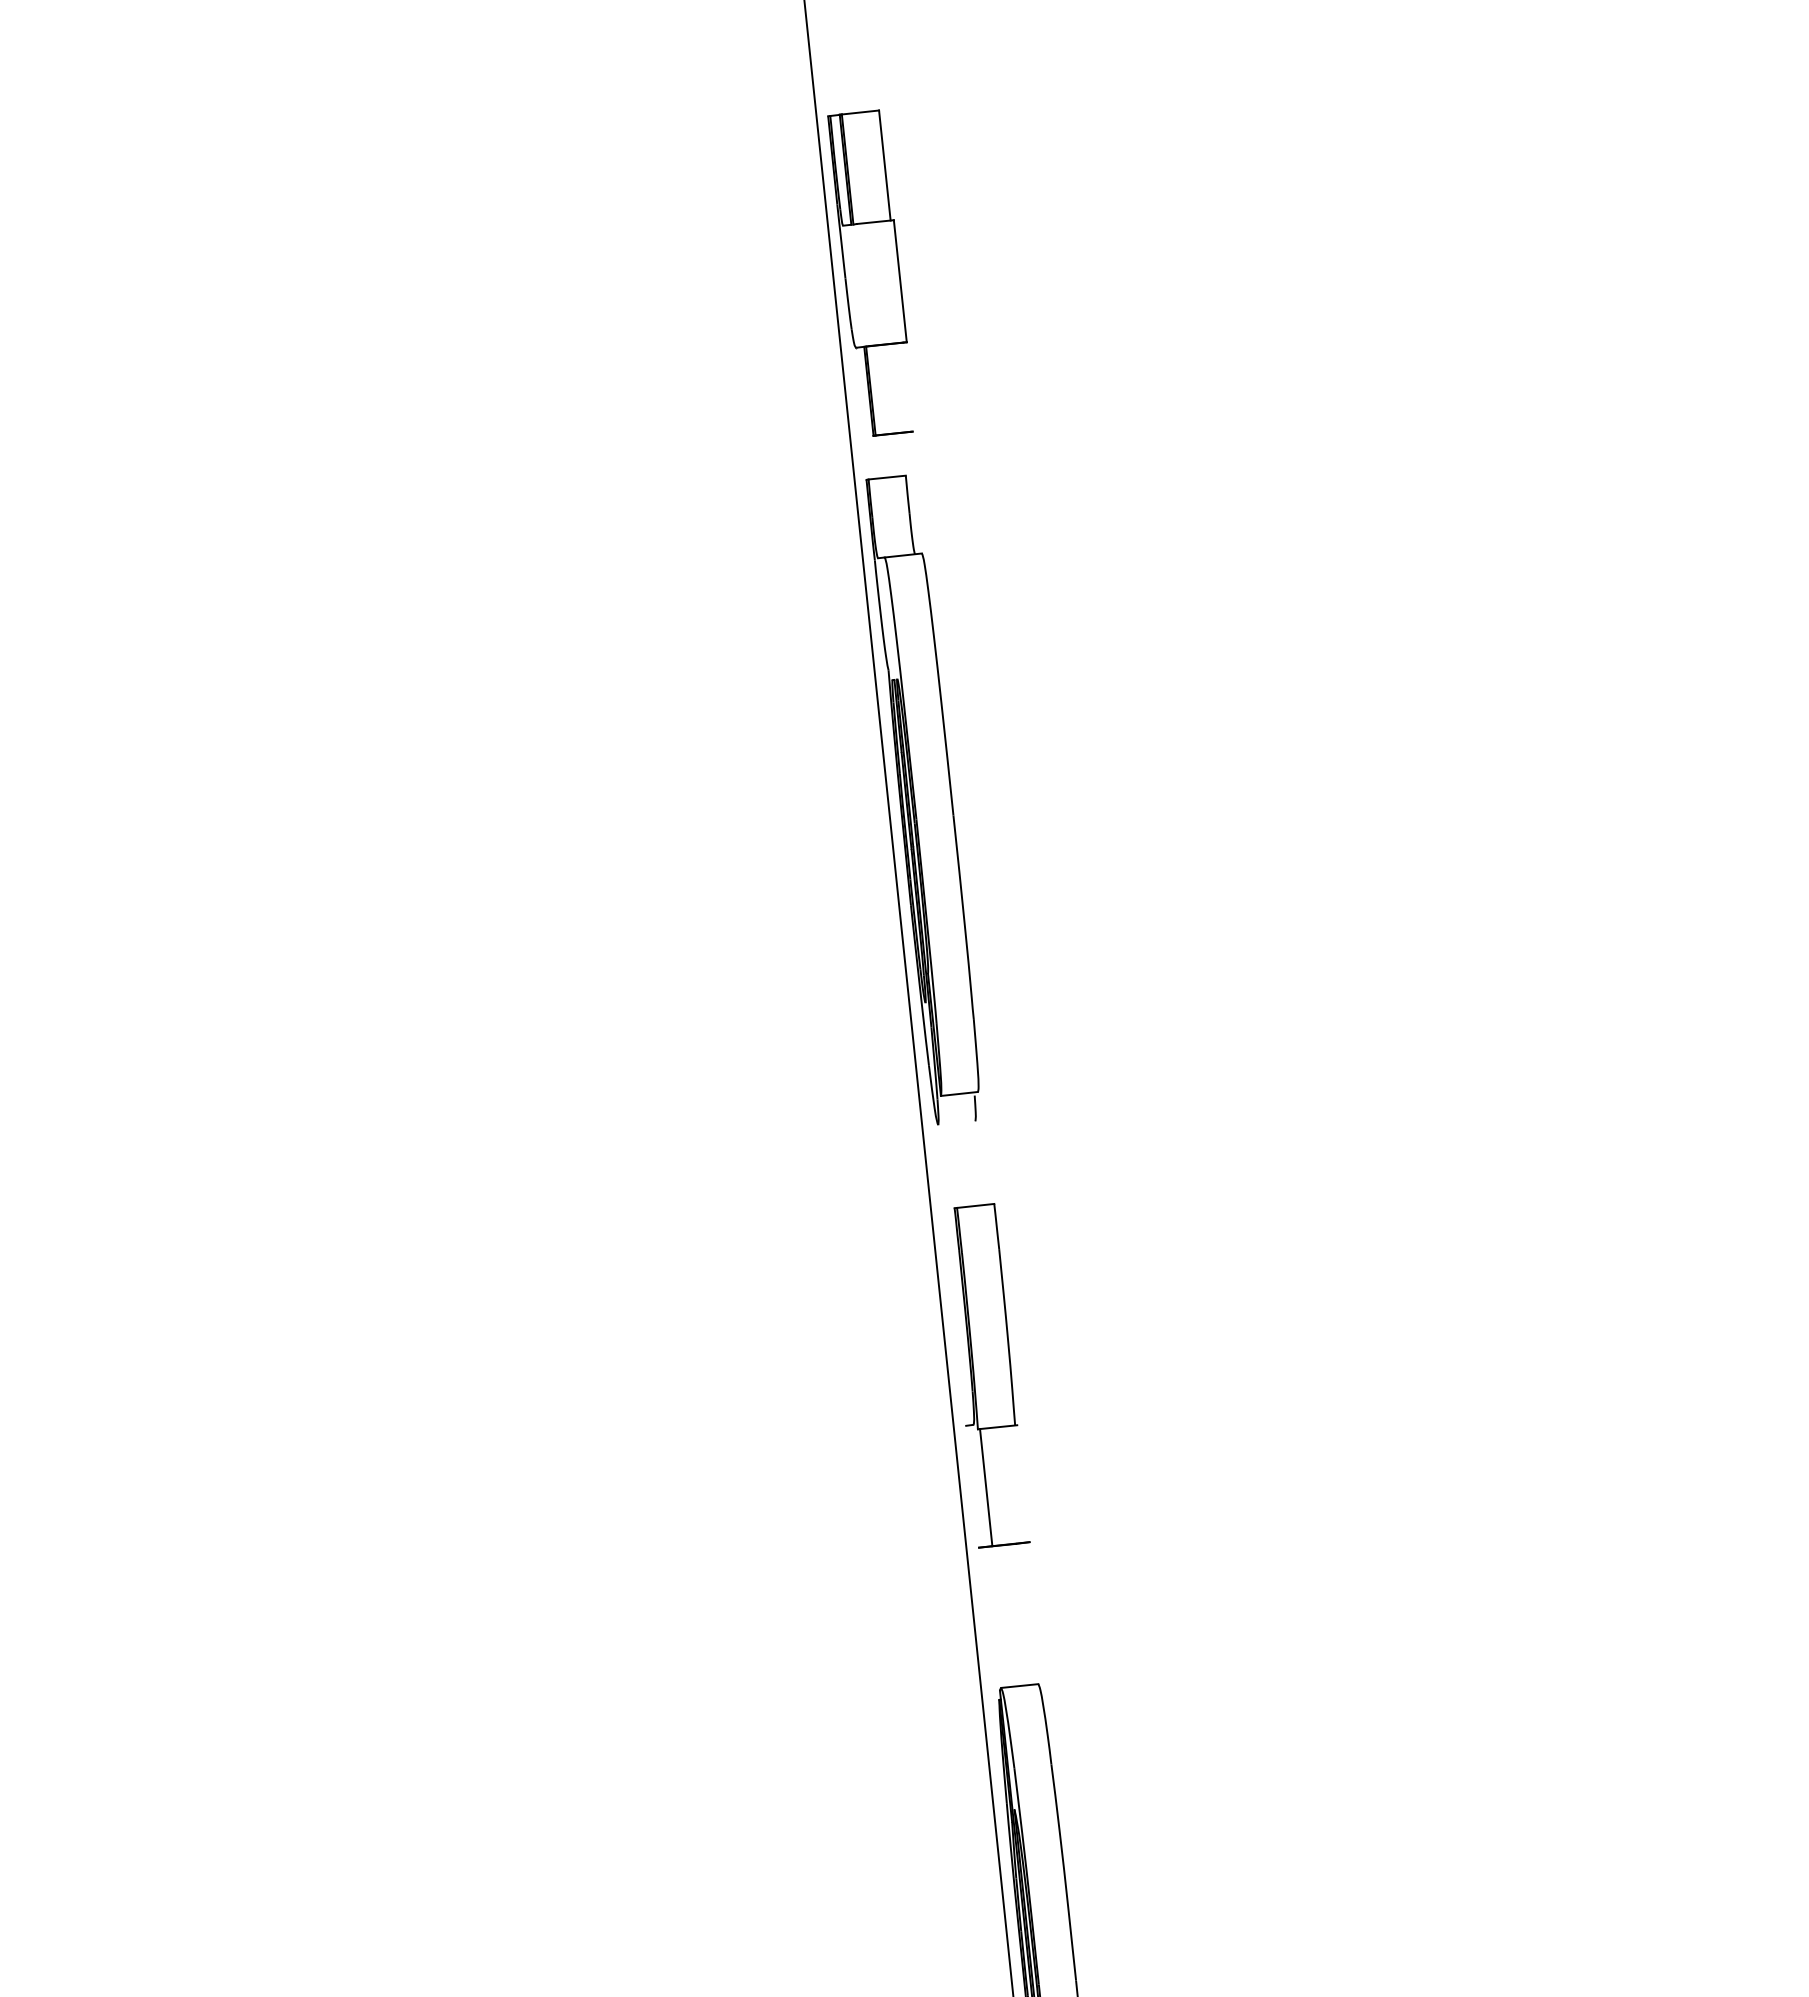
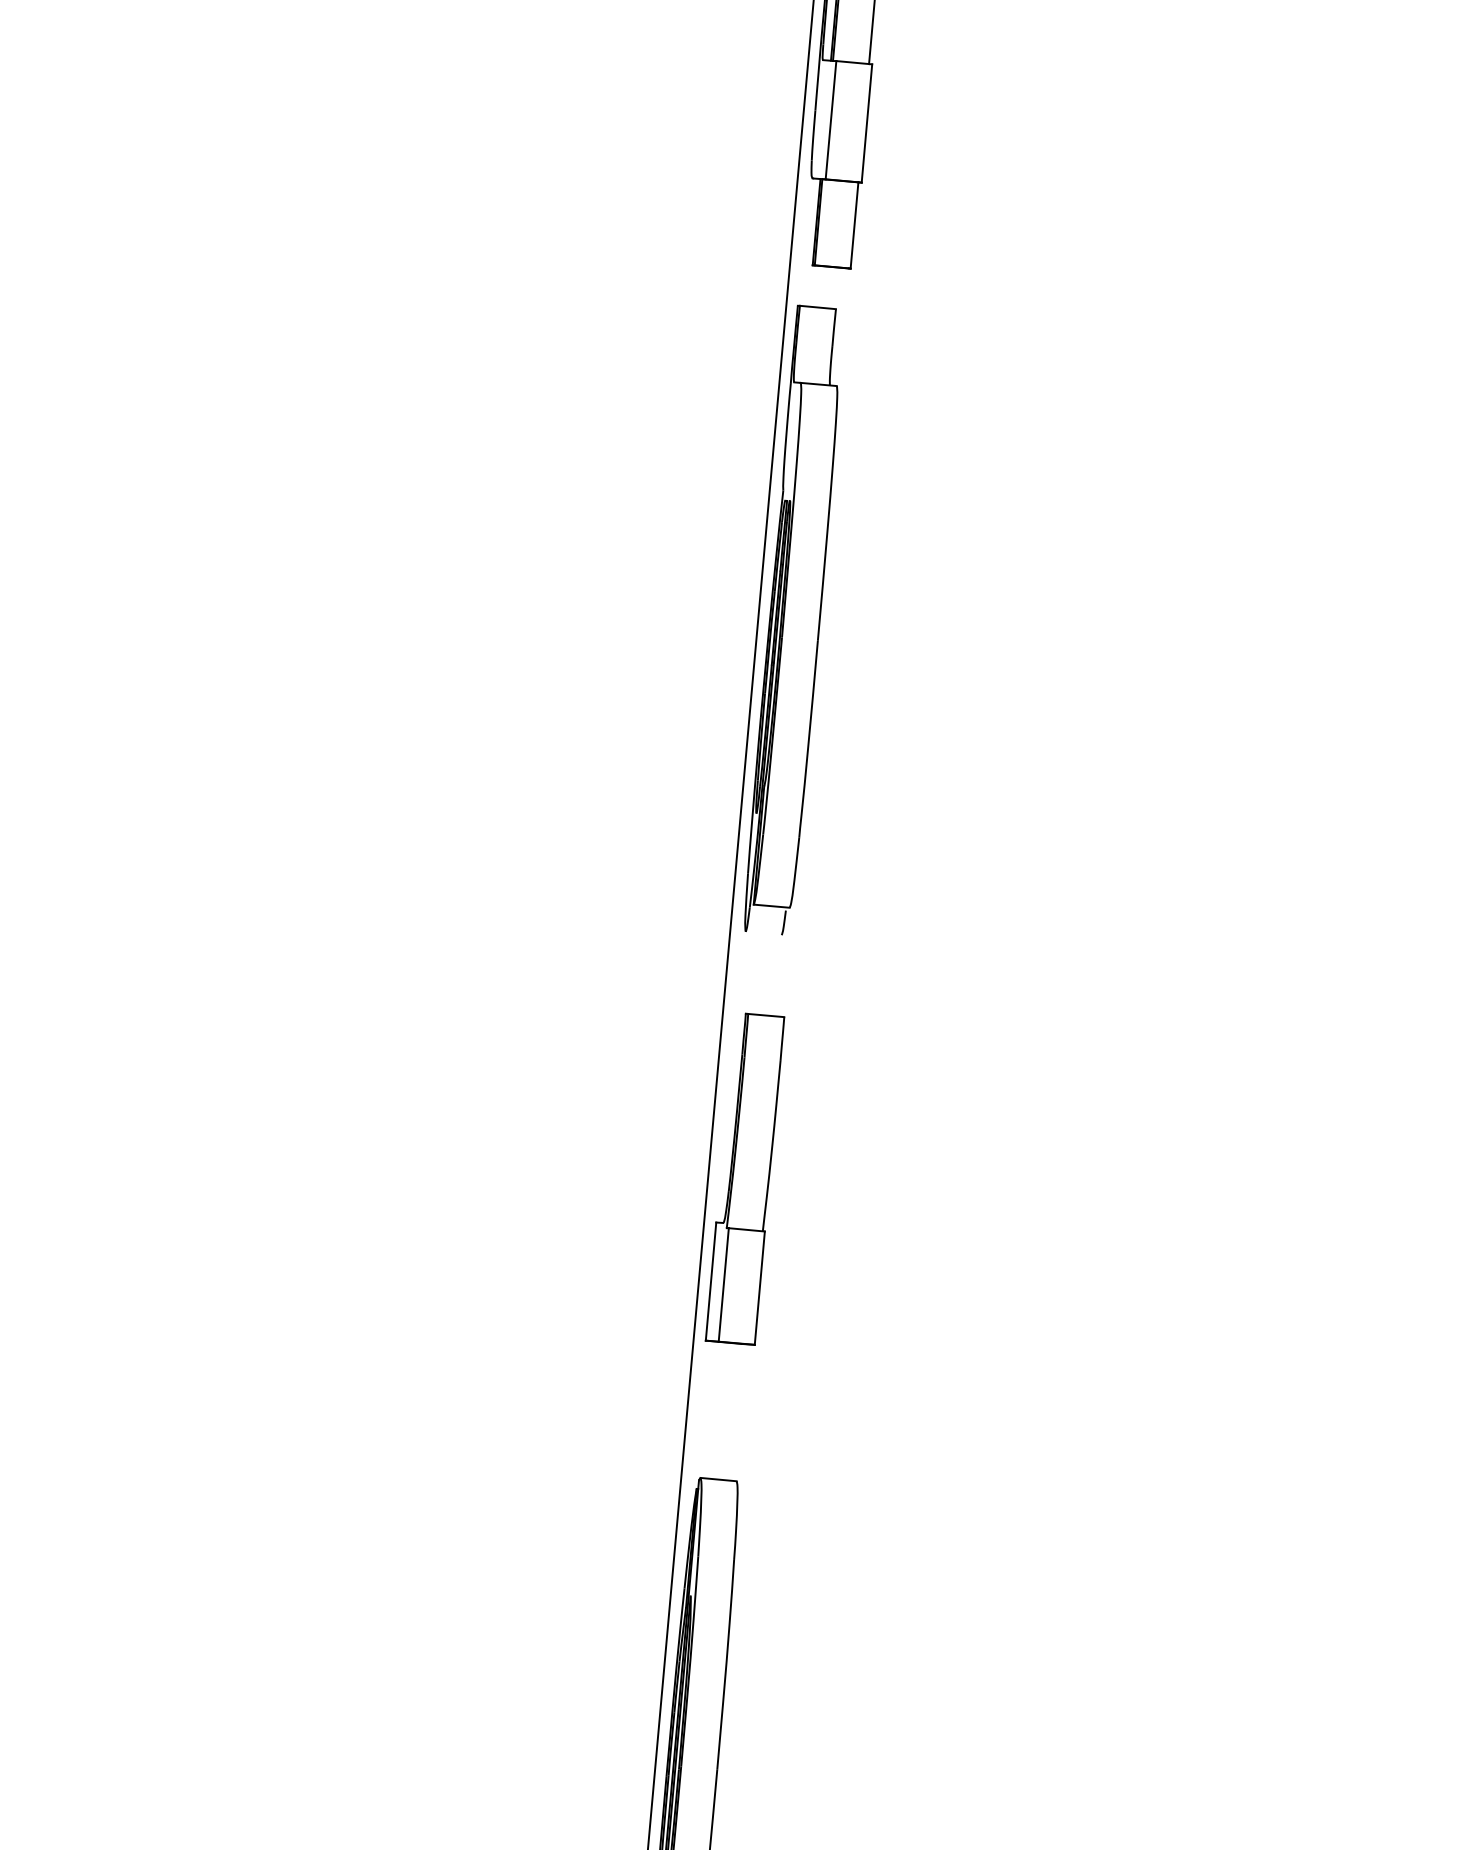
line: (862, 285) -> (830, 120), added
line: (907, 386) -> (854, 224), added
line: (1023, 1483) -> (759, 1287), added
line: (972, 1486) -> (710, 1281), added

